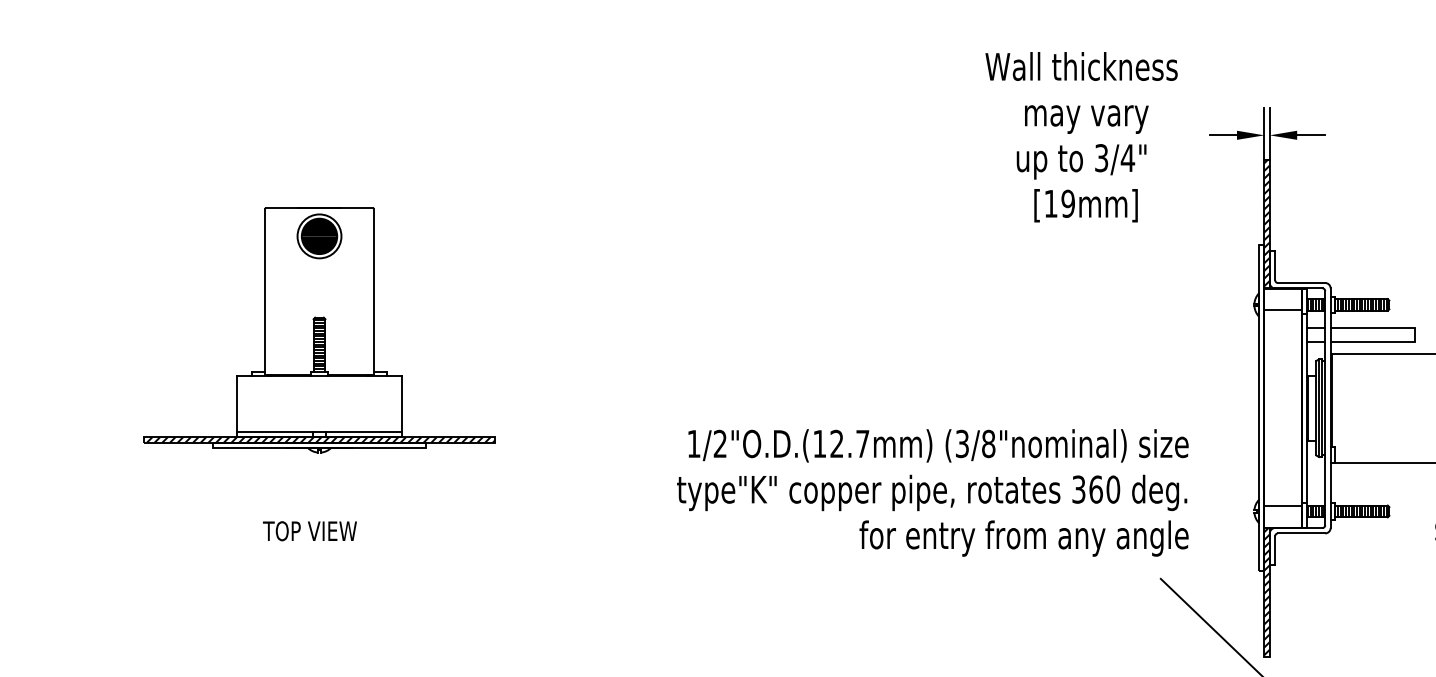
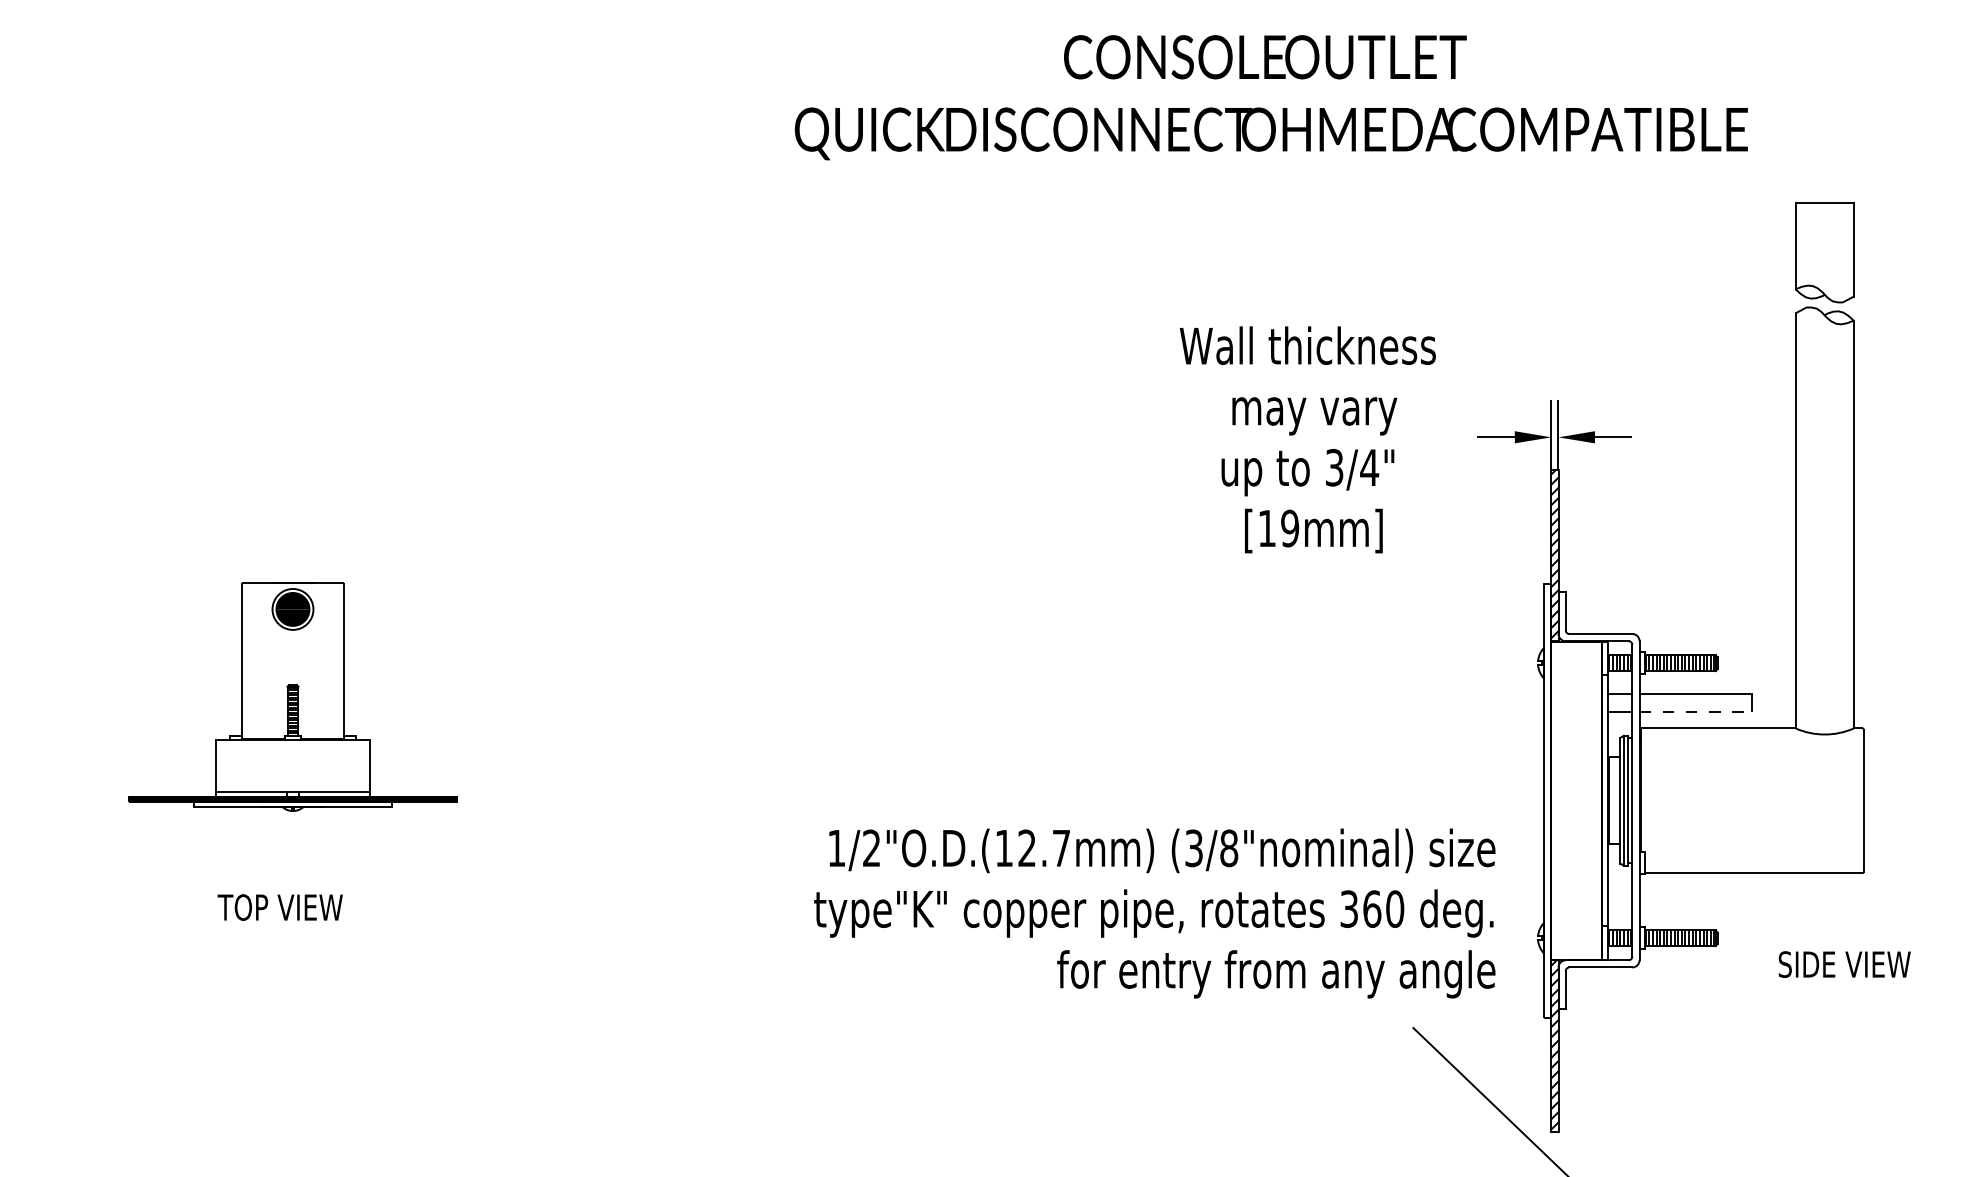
line: (1283, 310) -> (1576, 670), removed
part: (319, 329) -> (292, 696), size x0.7
line: (1373, 341) -> (1696, 711), solid -> dashed
text: (932, 492) -> (1154, 913), moved
line: (1283, 506) -> (1576, 931), removed
text: (309, 531) -> (279, 907), moved

